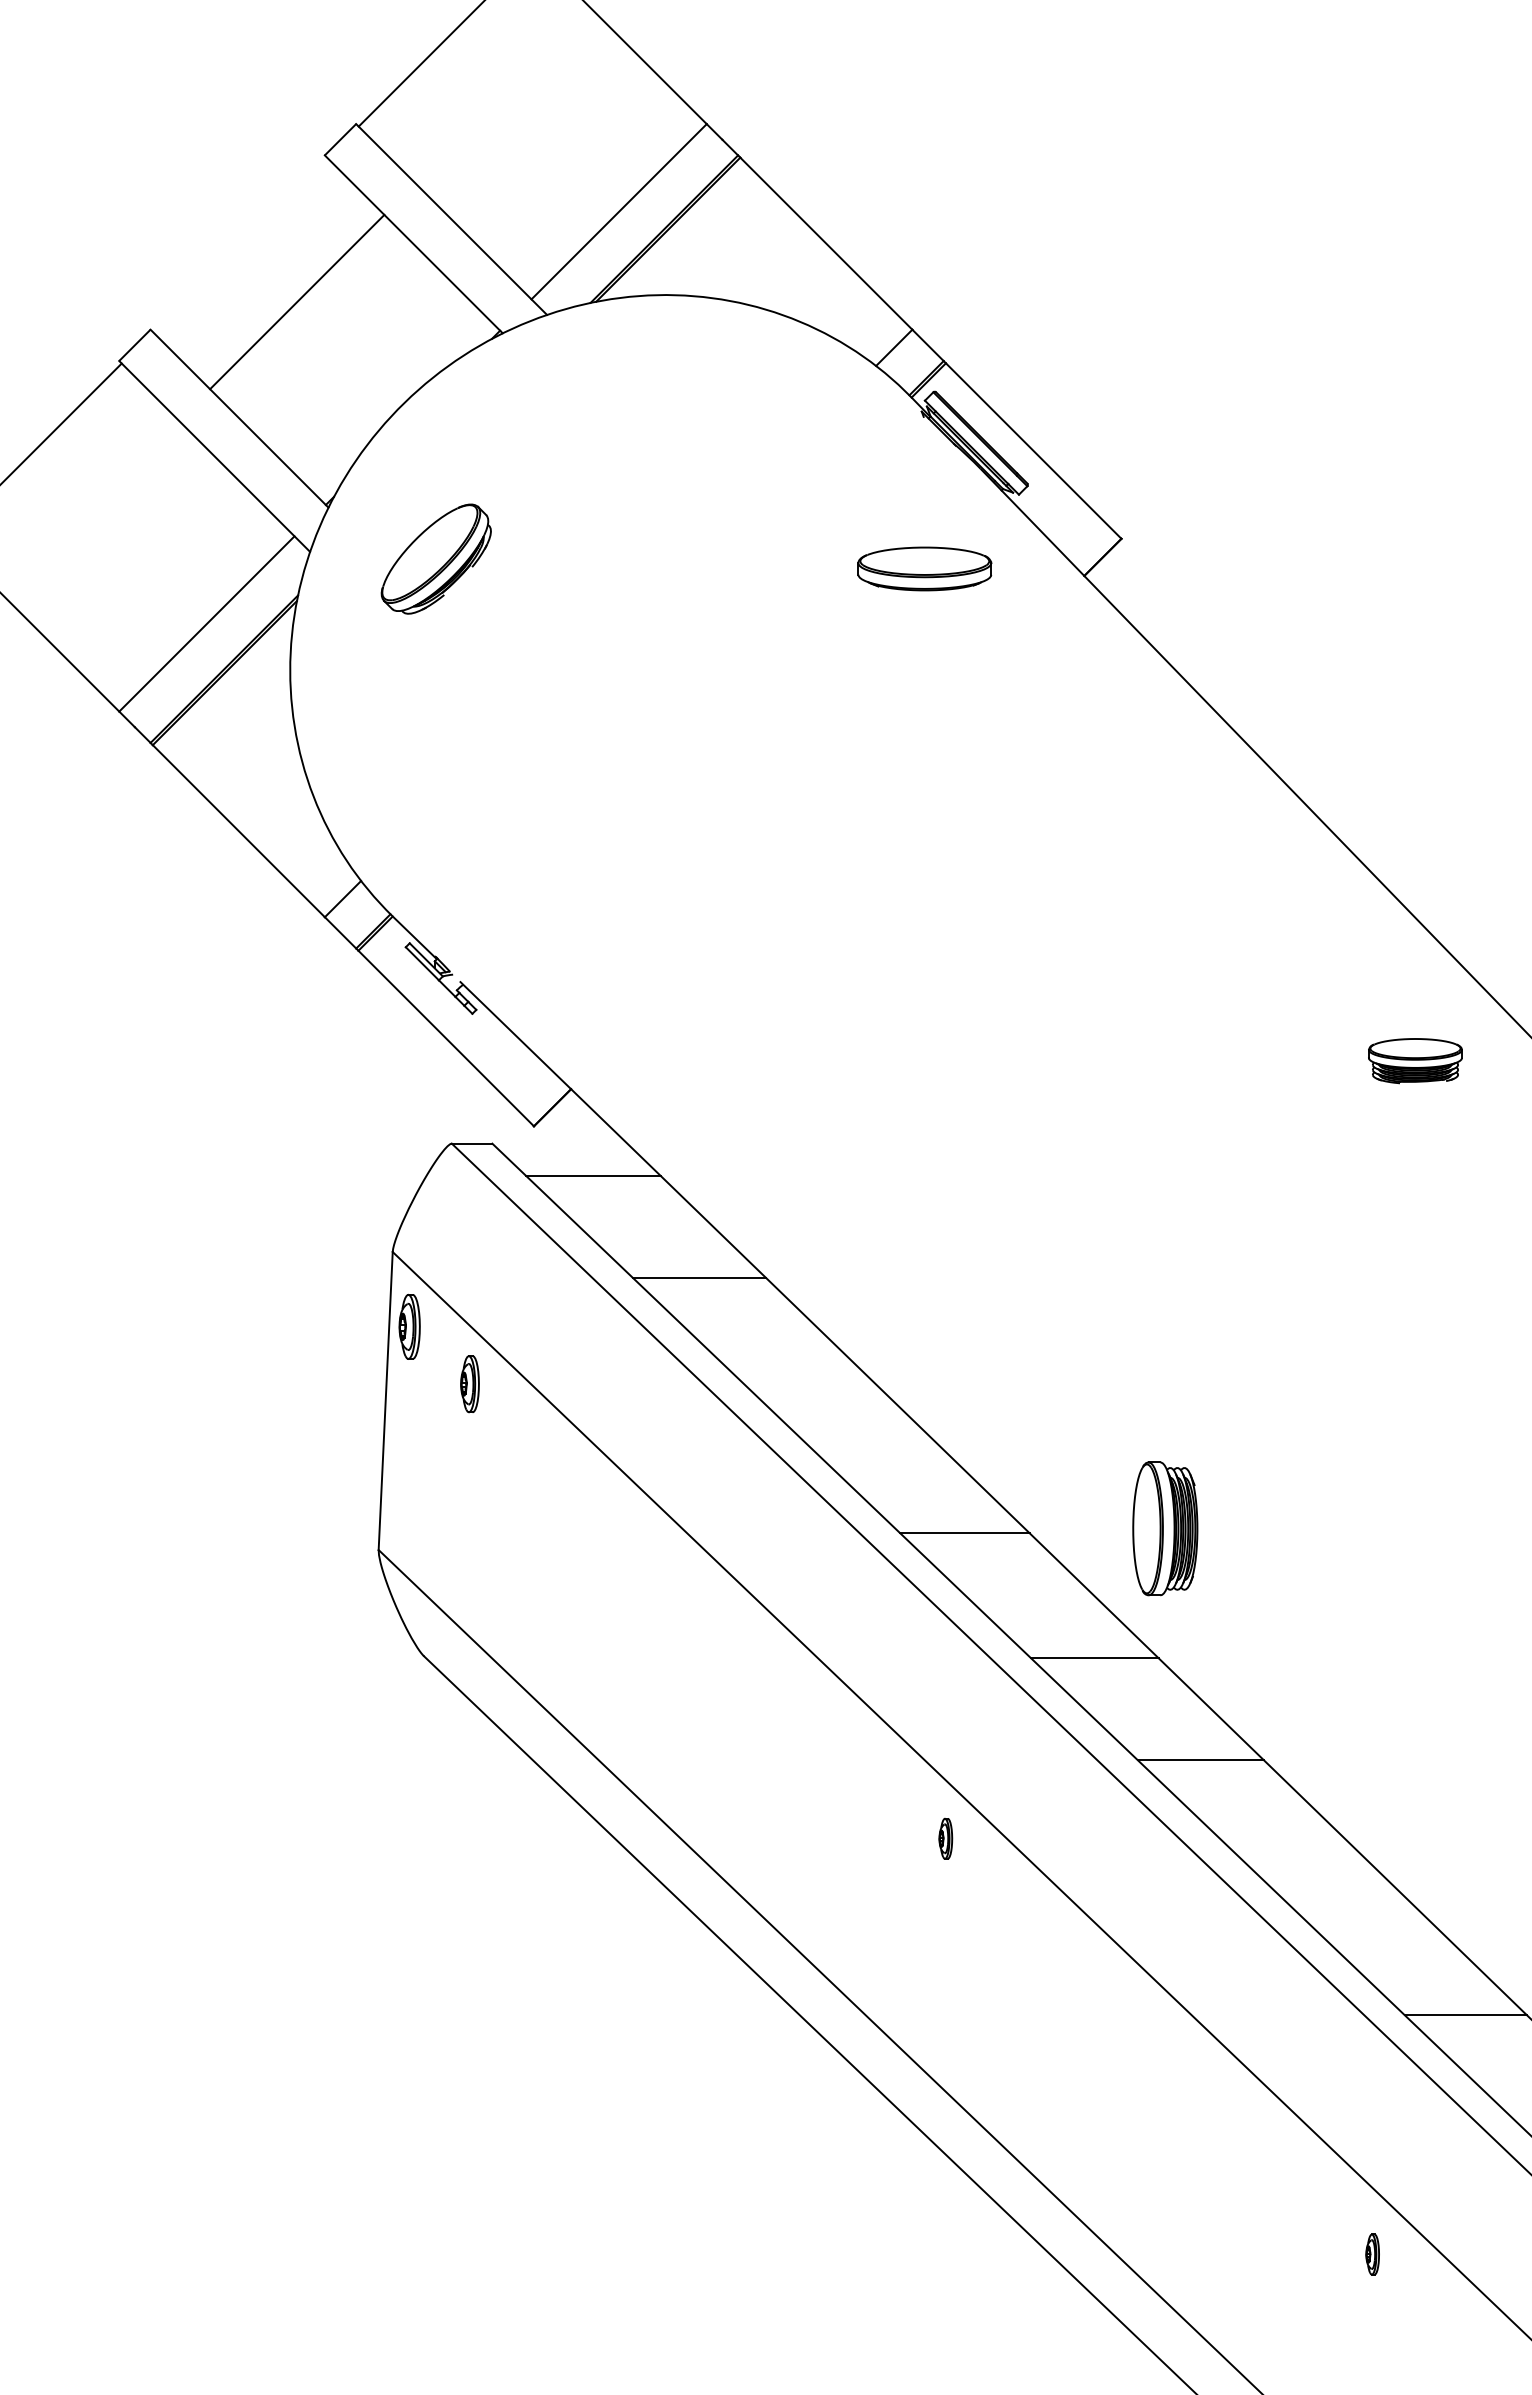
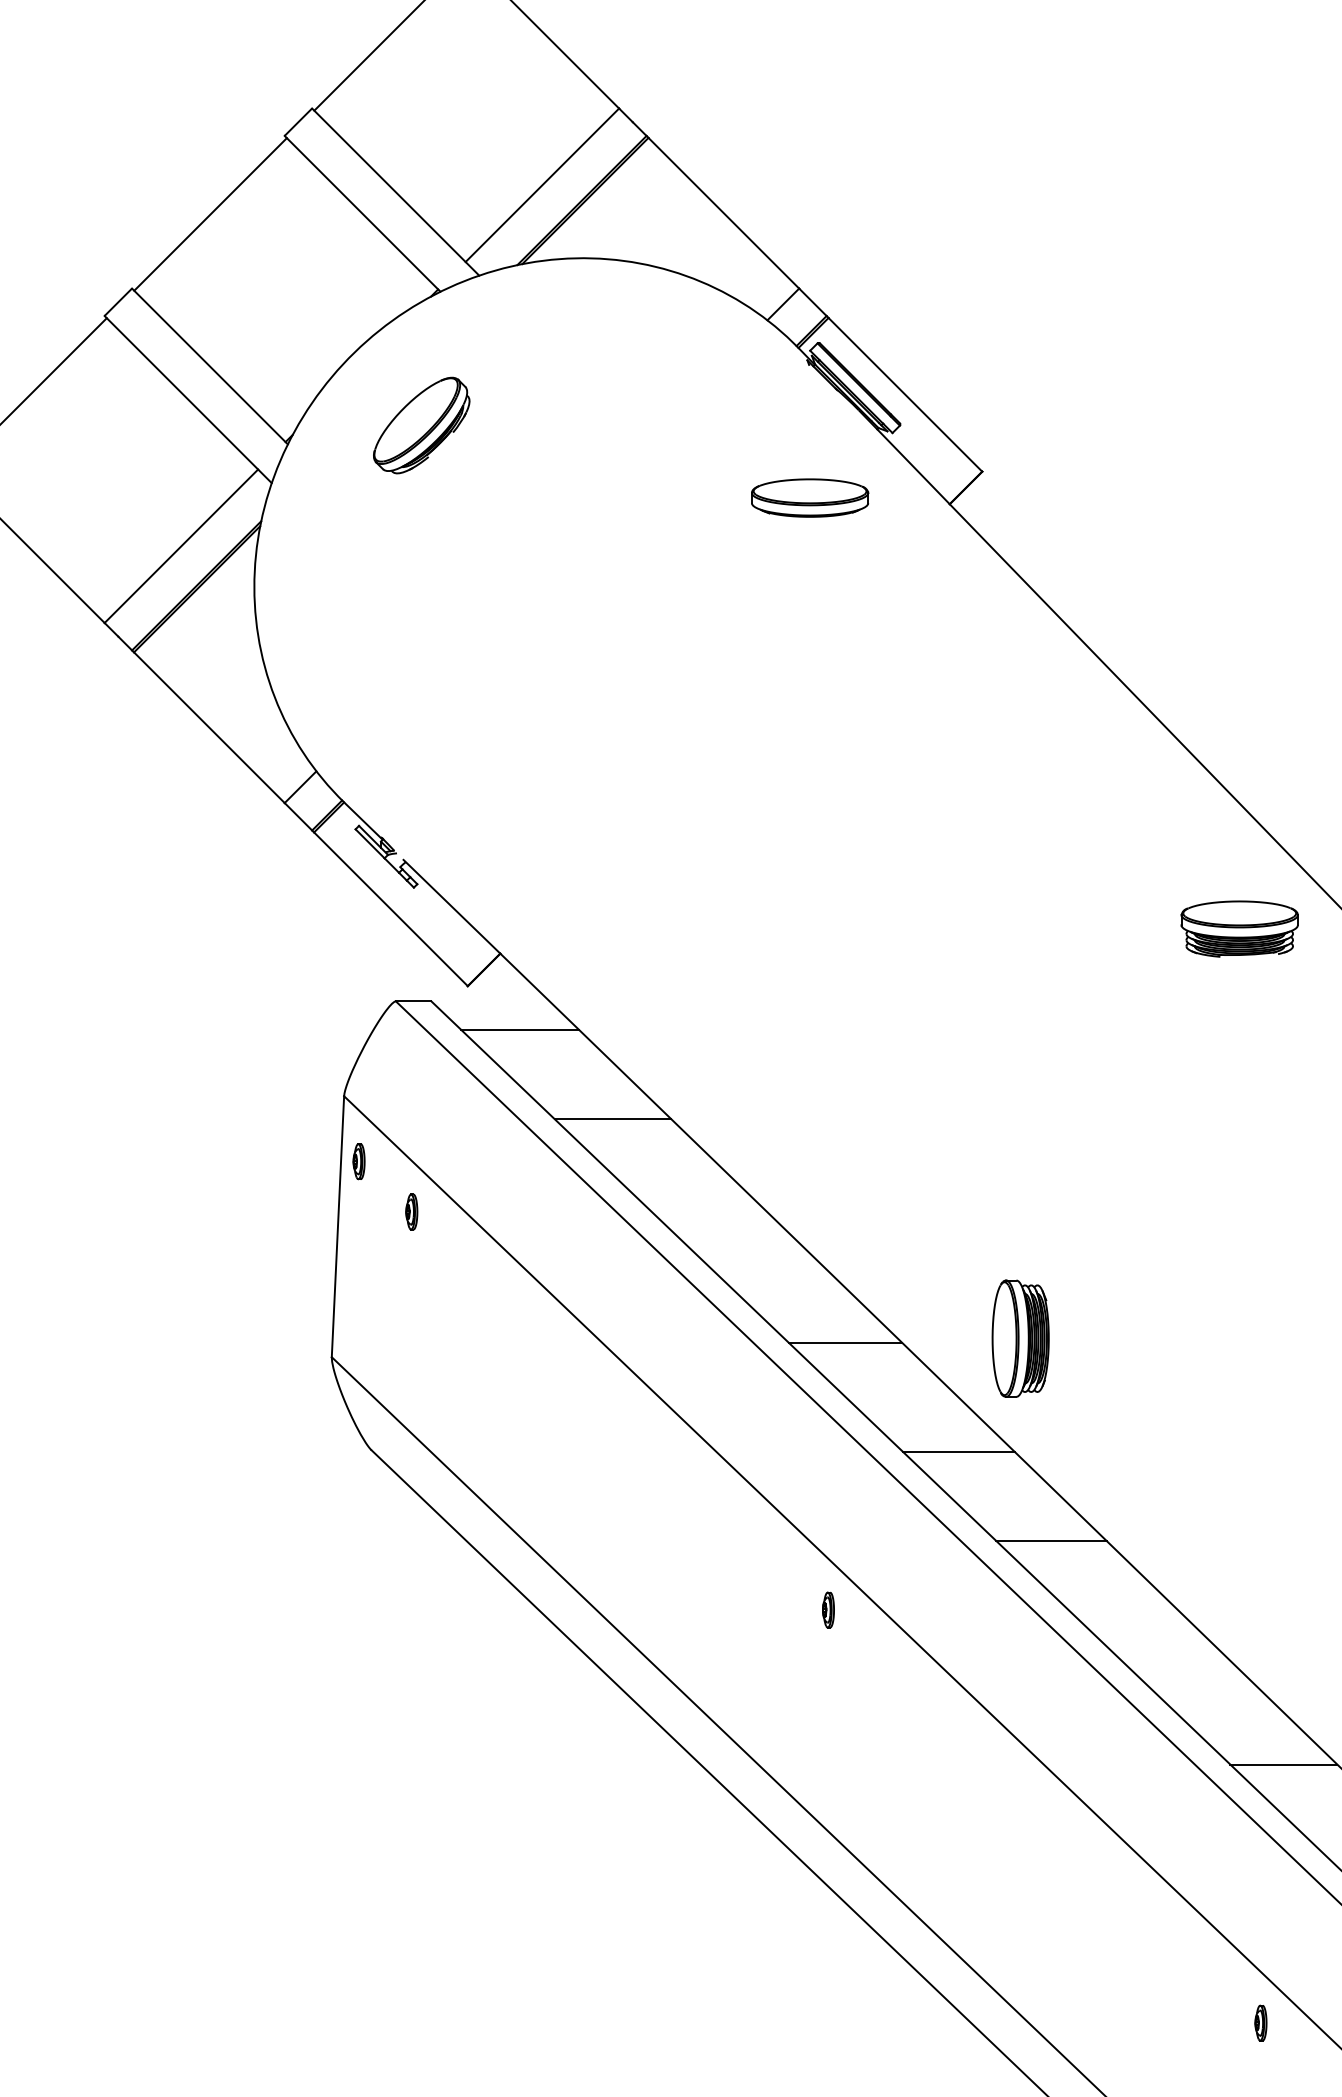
line: (297, 301) -> (210, 213), moved
part: (435, 558) -> (420, 425), moved
part: (1415, 1060) -> (1239, 928), size x1.43
part: (409, 1326) -> (358, 1161), size x0.62
part: (469, 1384) -> (411, 1212), size x0.71
part: (1372, 2254) -> (1260, 2023), moved

